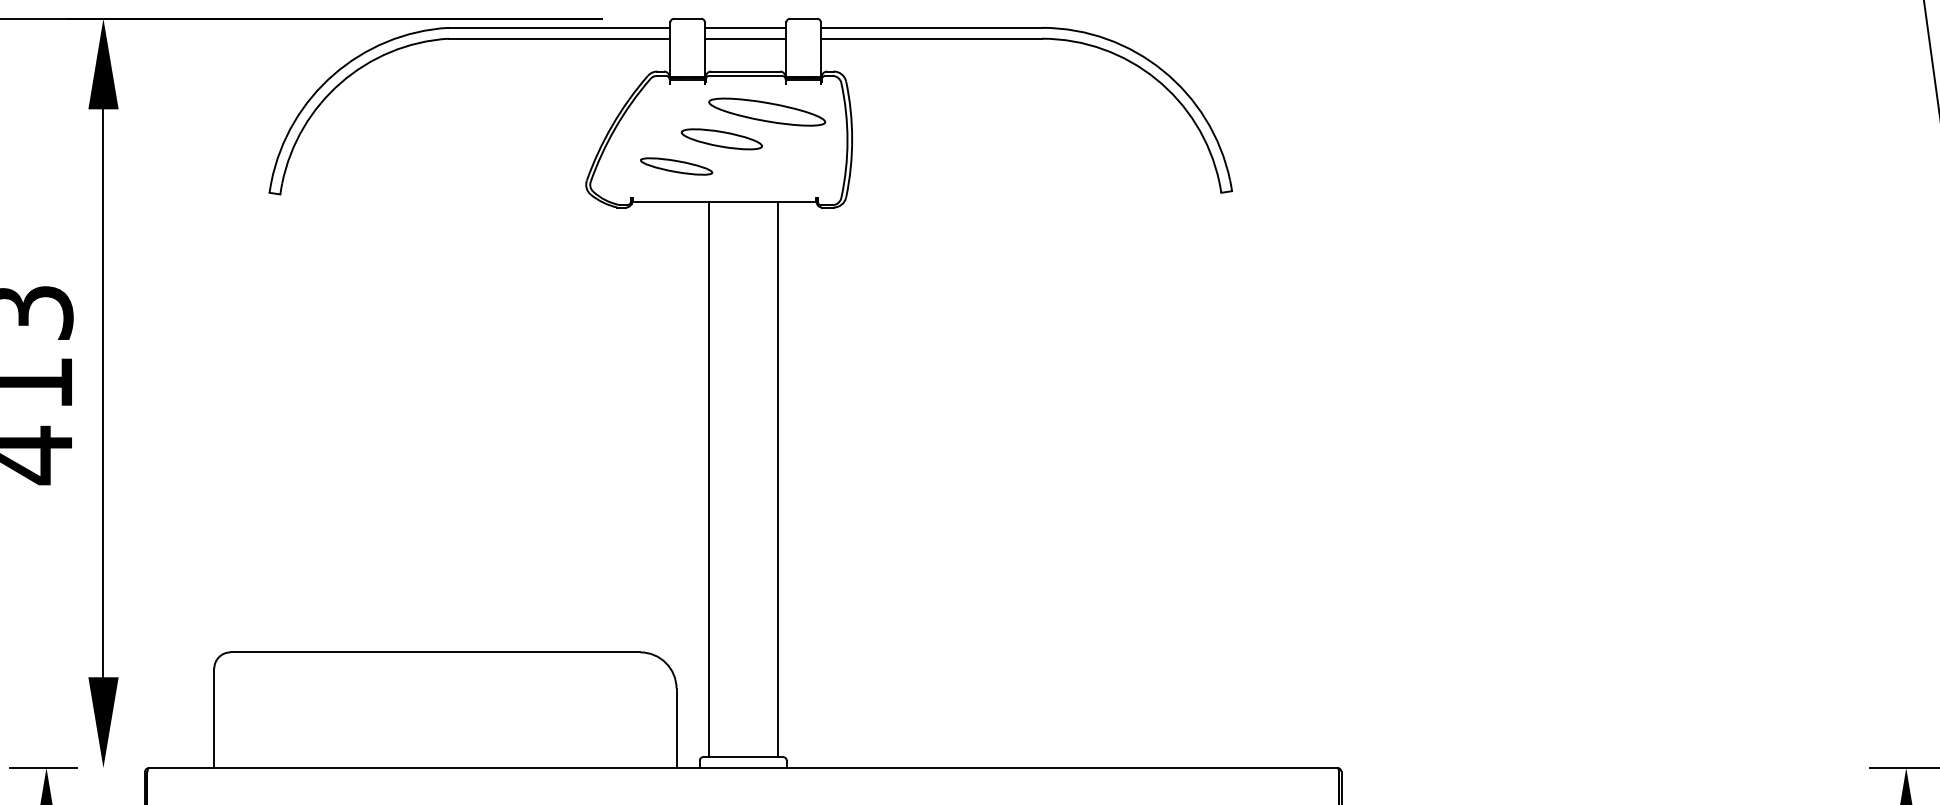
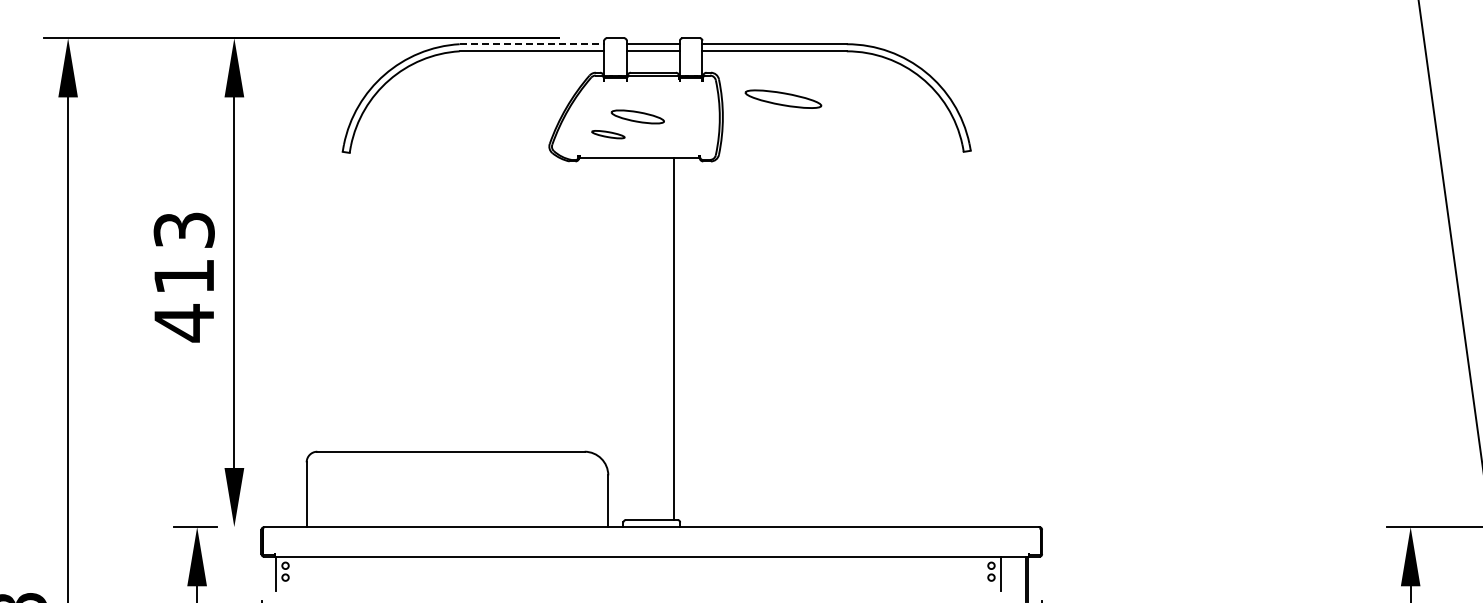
line: (560, 28) -> (532, 44), solid -> dashed
part: (767, 111) -> (783, 98), moved
part: (676, 166) -> (608, 134), size x0.7
line: (709, 480) -> (629, 339), removed

